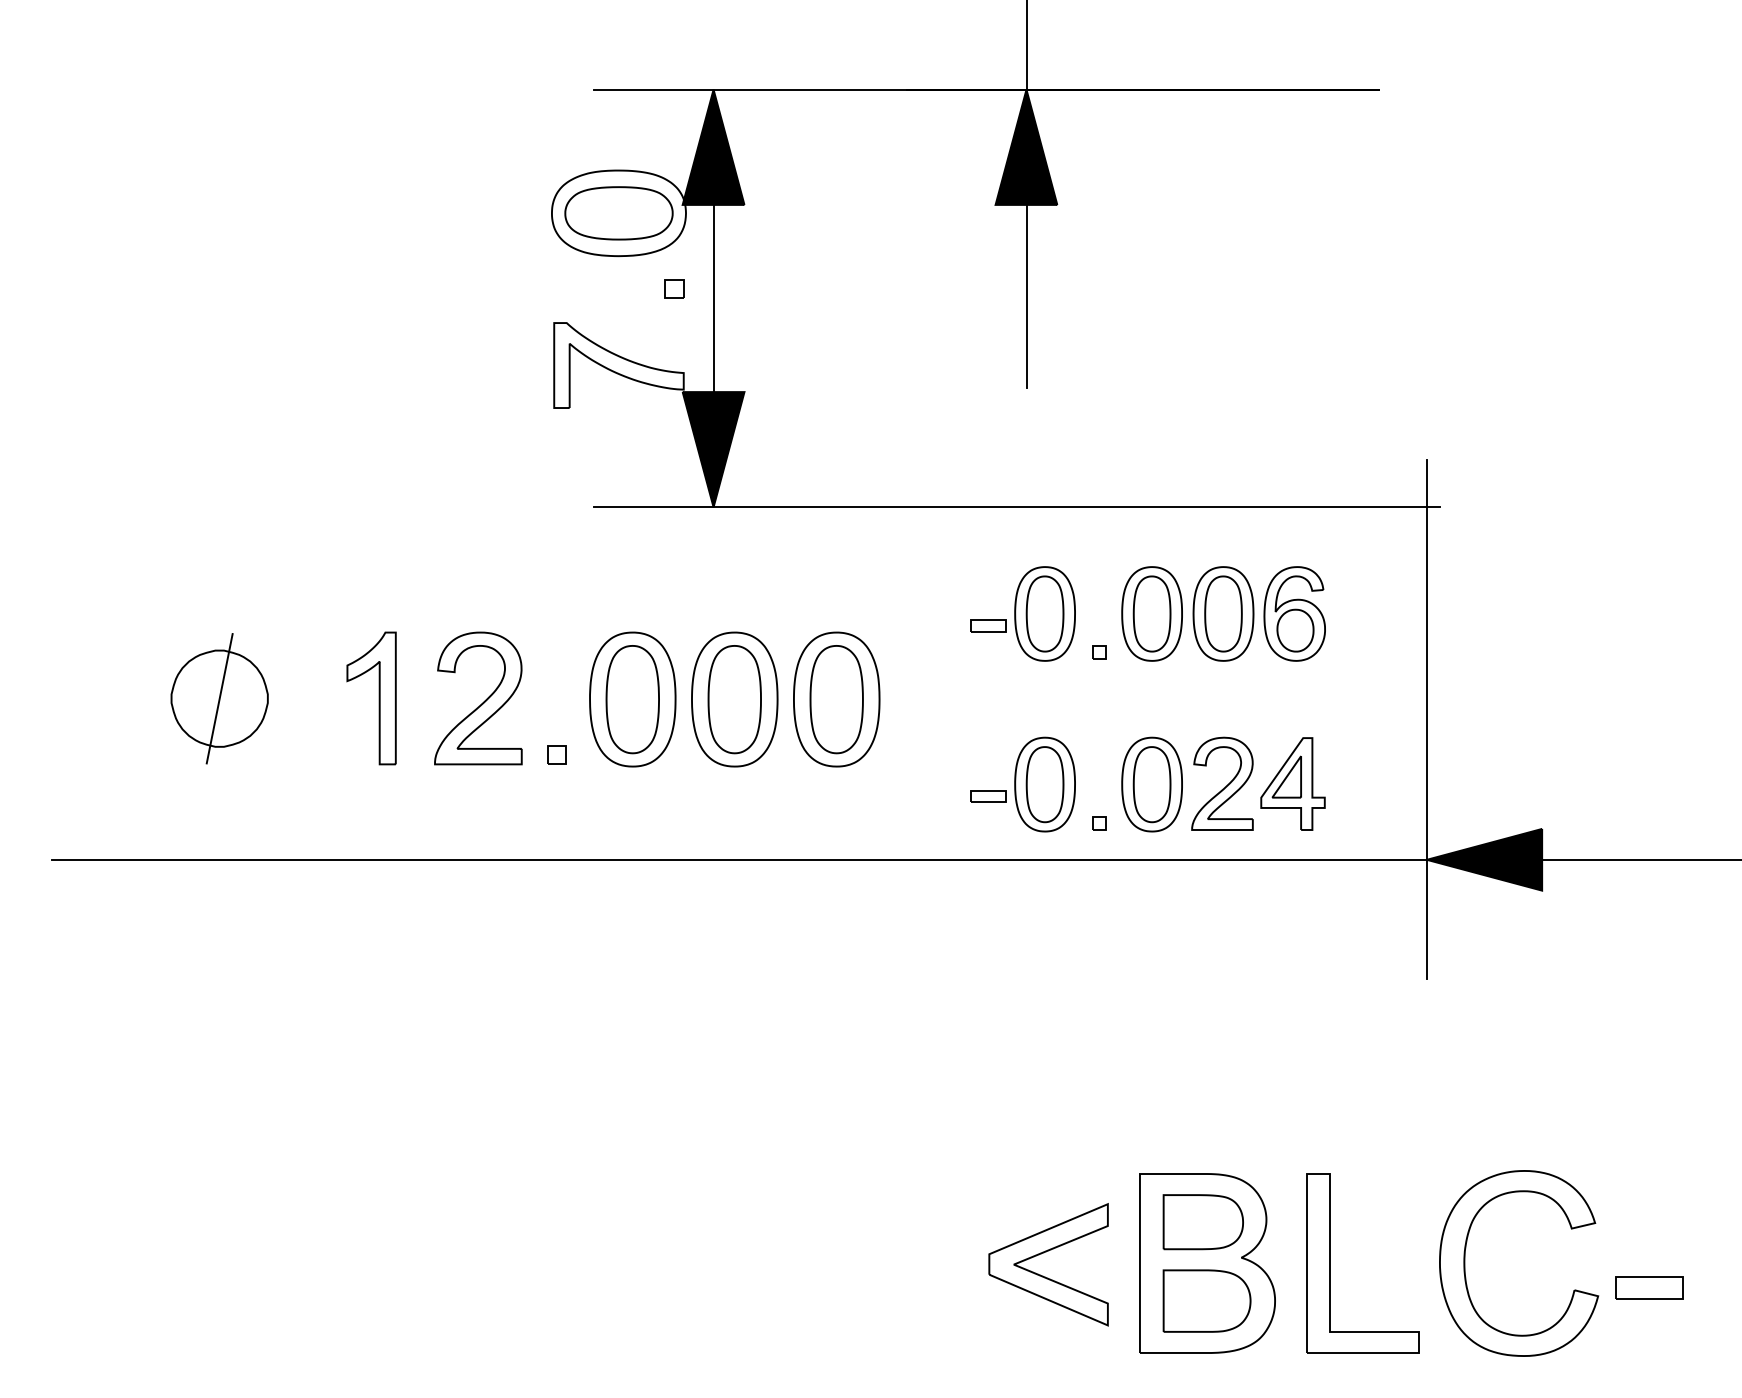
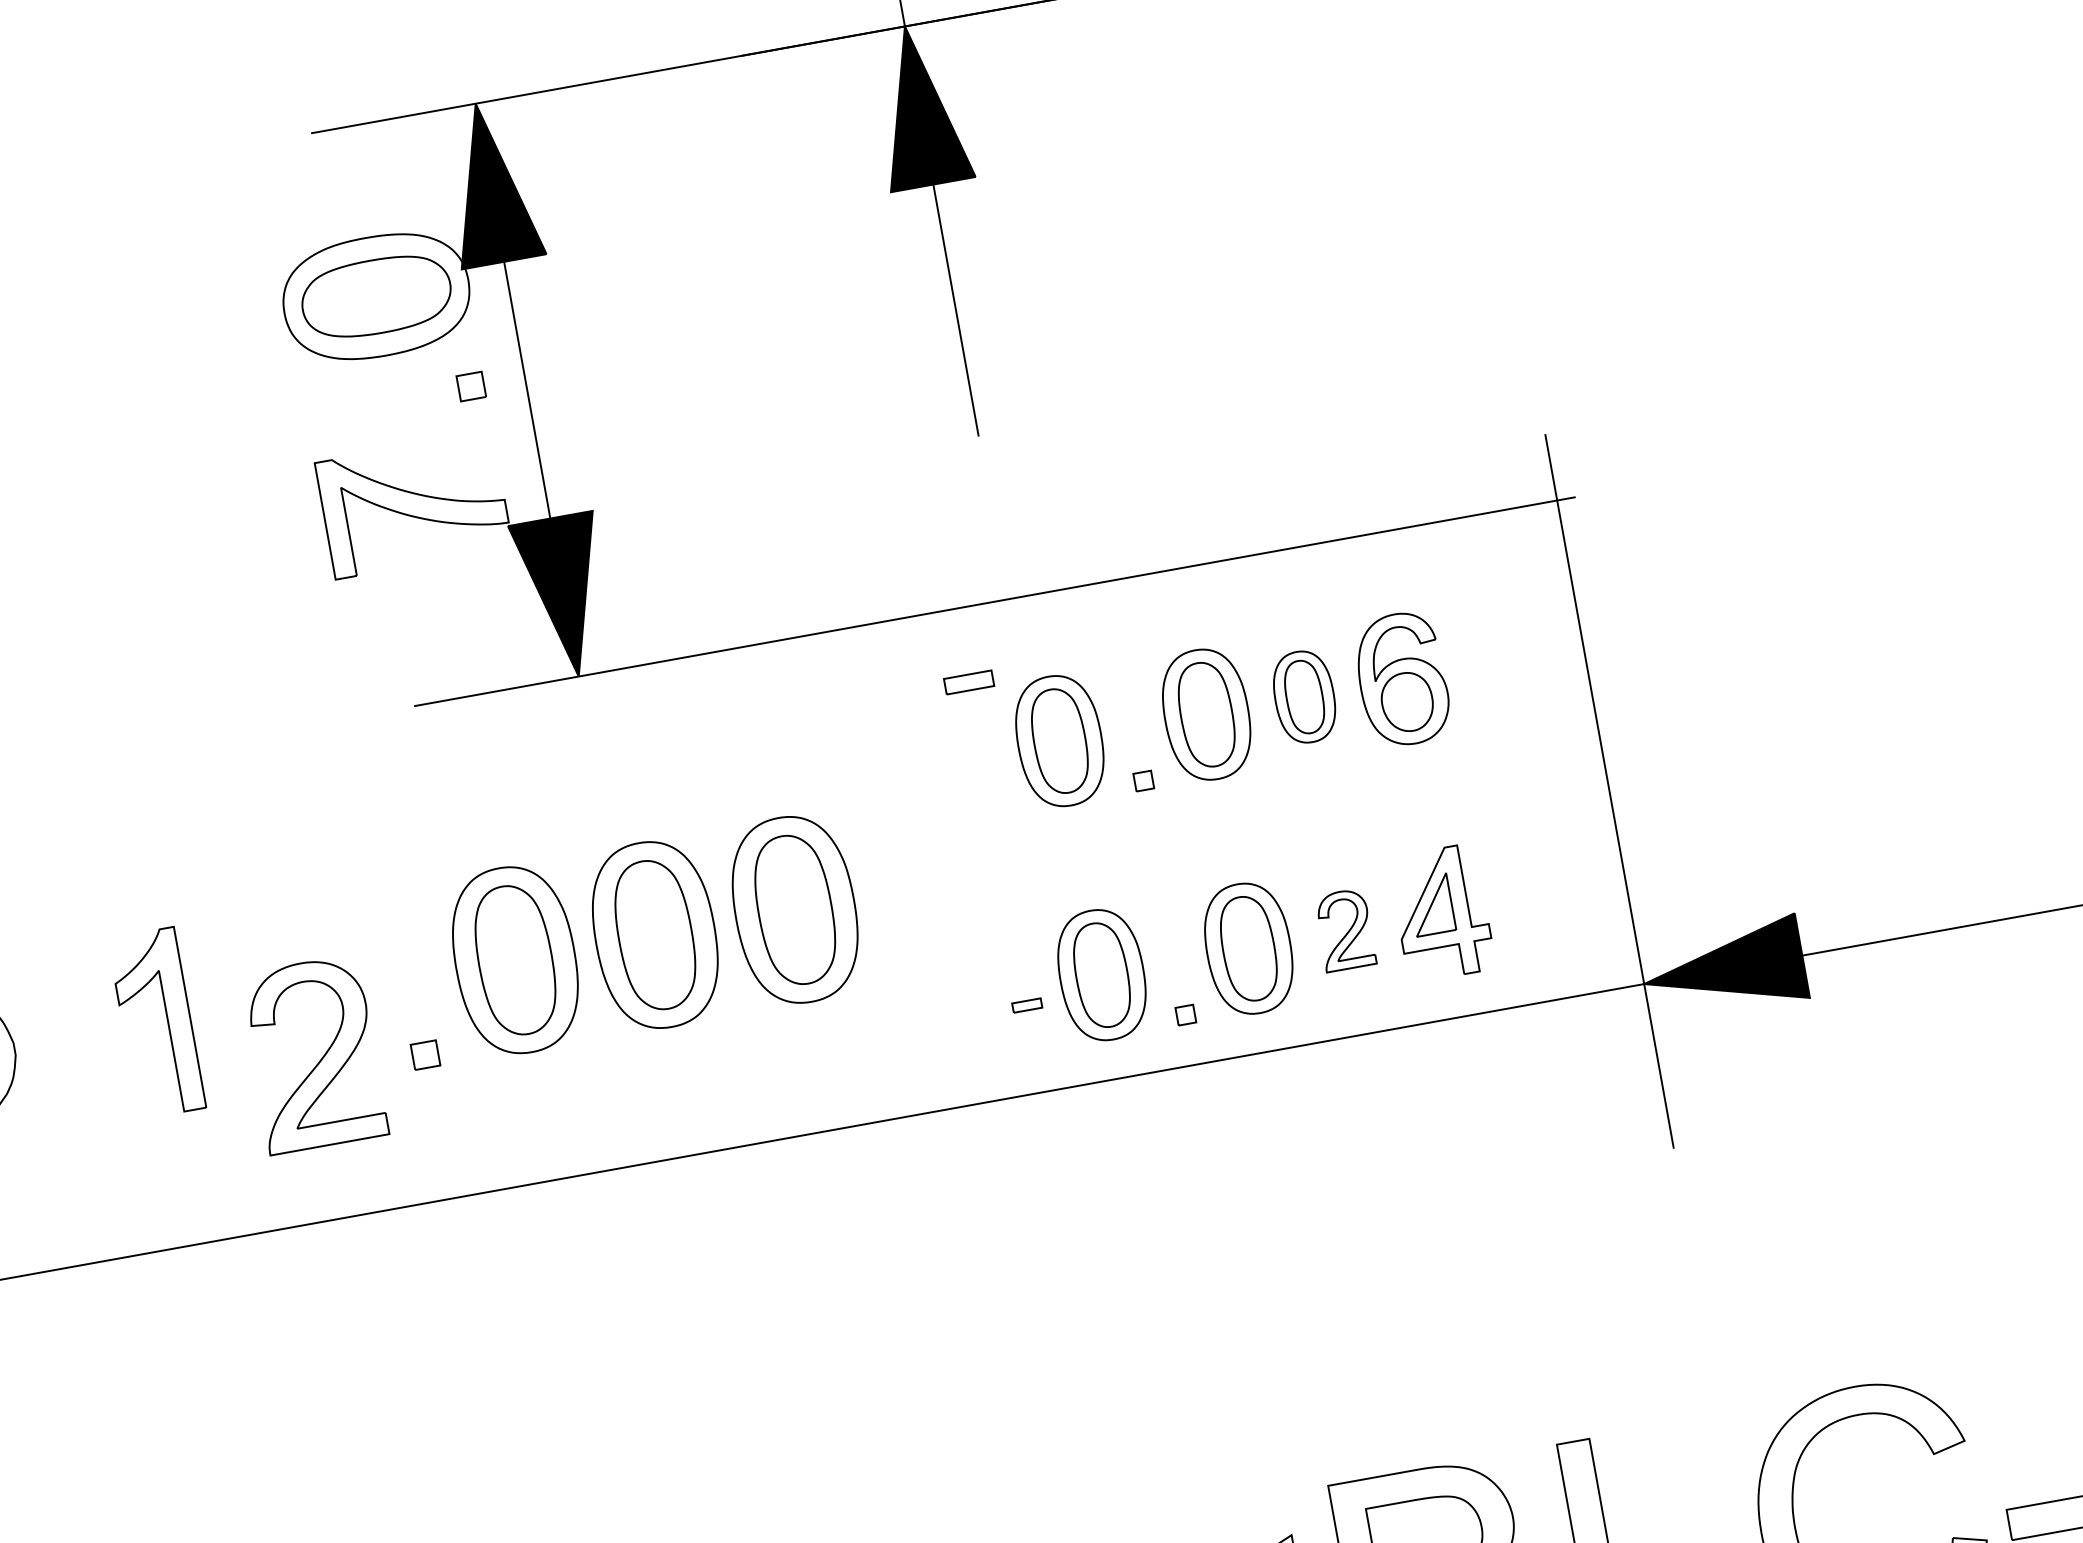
part: (1223, 613) -> (1304, 696), size x0.7
part: (988, 625) -> (969, 681), moved
part: (478, 698) -> (313, 1054), moved
part: (1222, 783) -> (1345, 929), size x0.6
part: (988, 796) -> (1027, 1005), size x0.6

